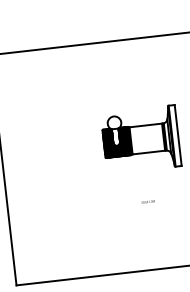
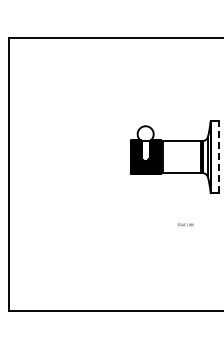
line: (178, 135) -> (218, 156), solid -> dashed
text: (148, 201) -> (185, 224), moved

